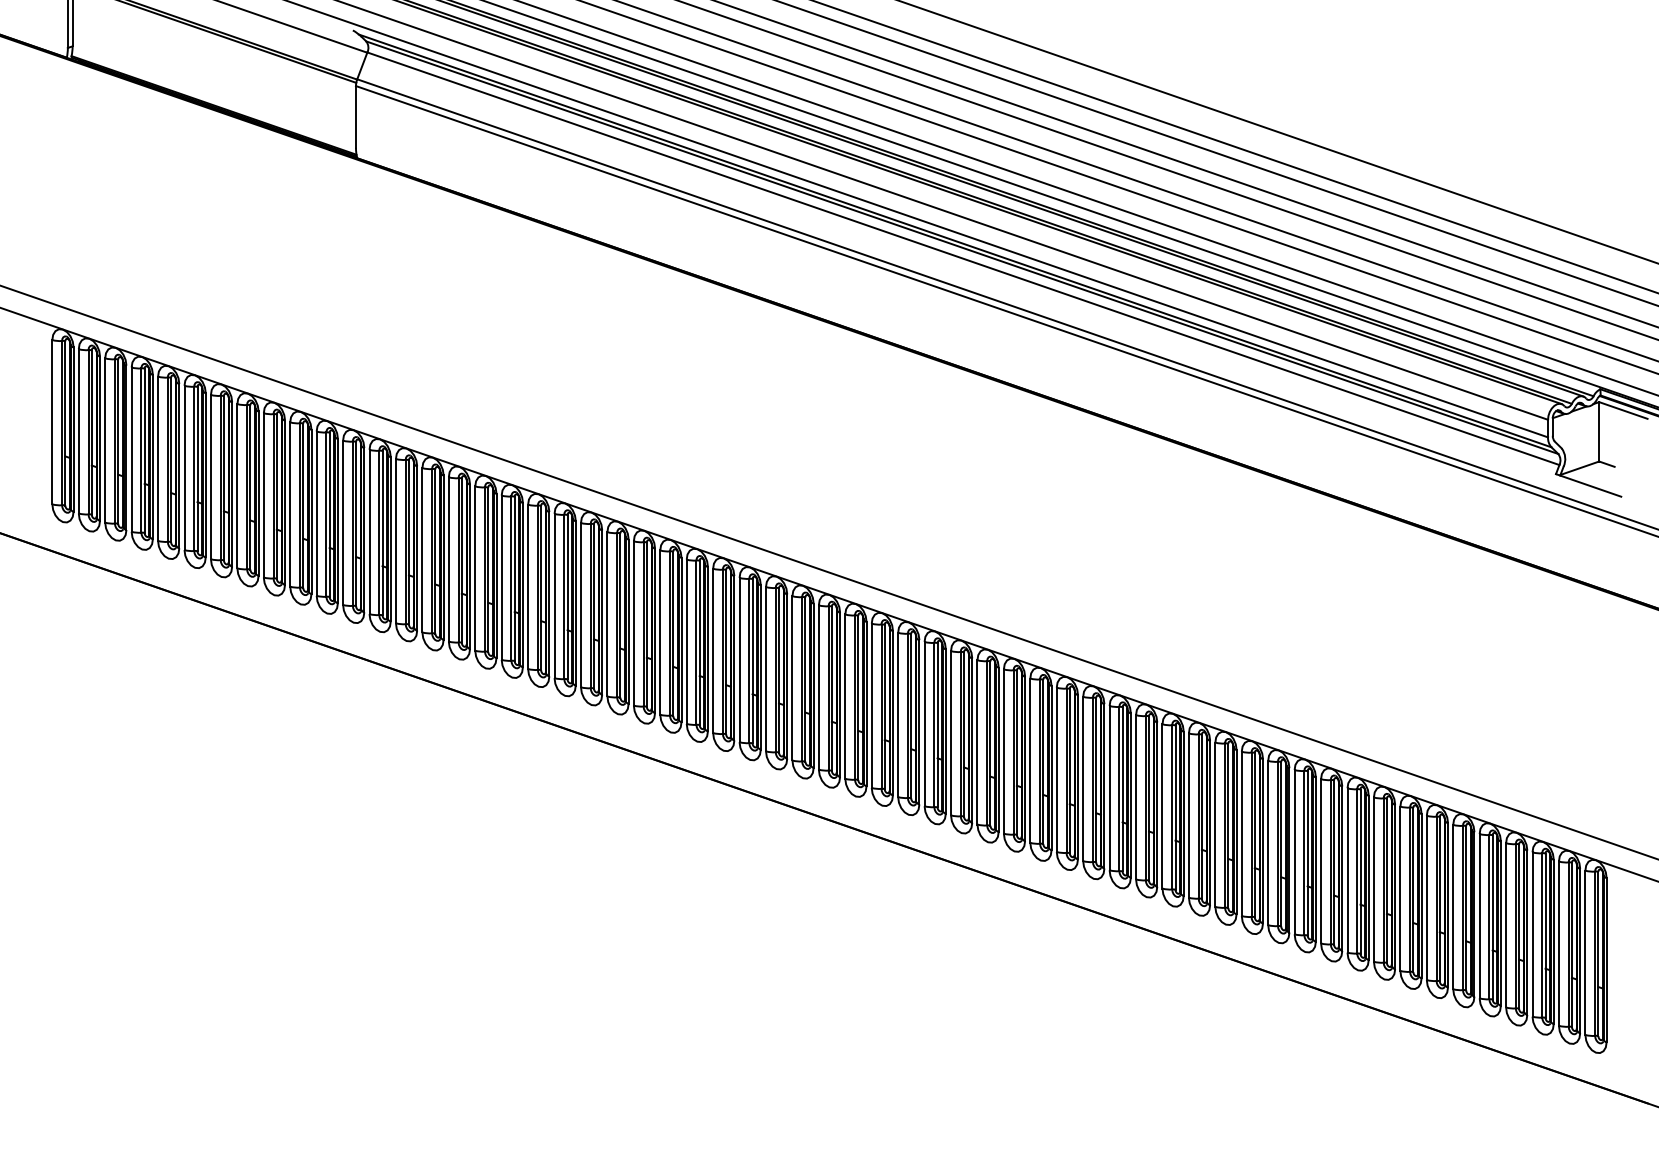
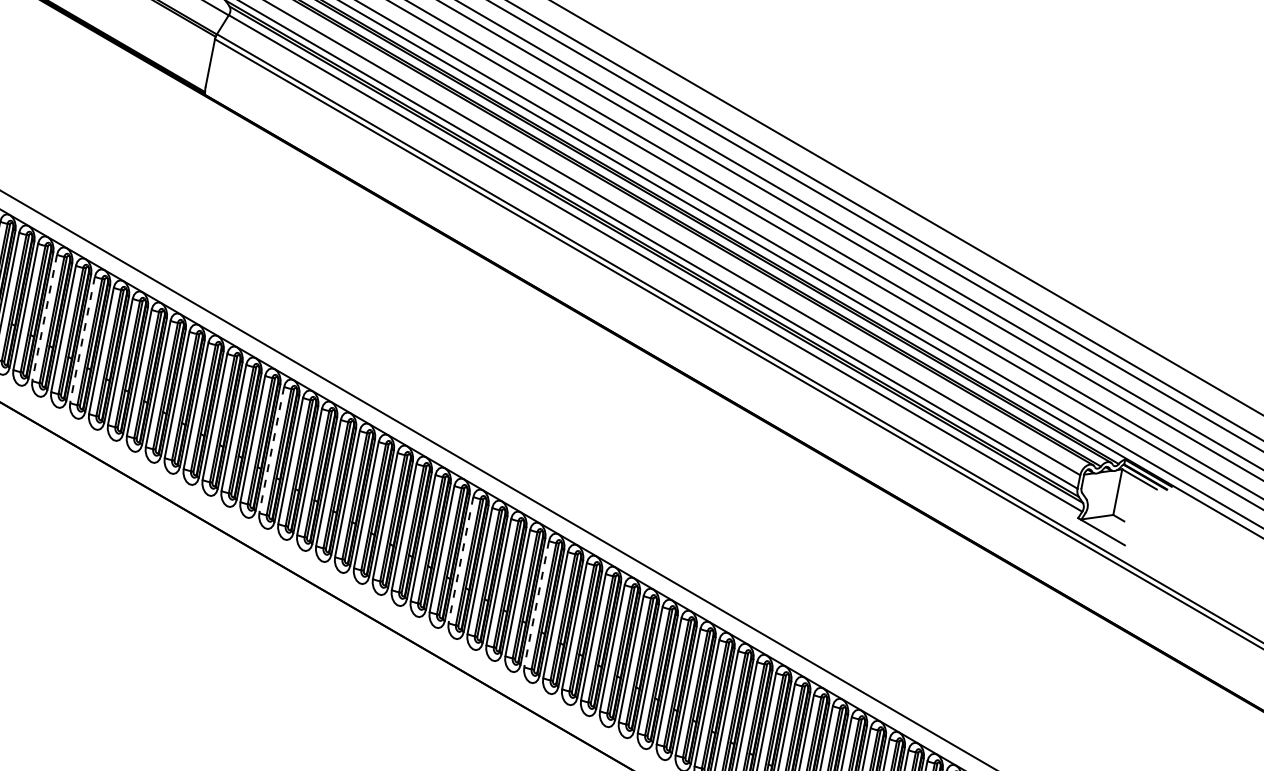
line: (210, 477) -> (44, 317), solid -> dashed
line: (263, 495) -> (82, 339), solid -> dashed
line: (528, 587) -> (271, 450), solid -> dashed
line: (792, 678) -> (461, 560), solid -> dashed
line: (898, 715) -> (536, 604), solid -> dashed

